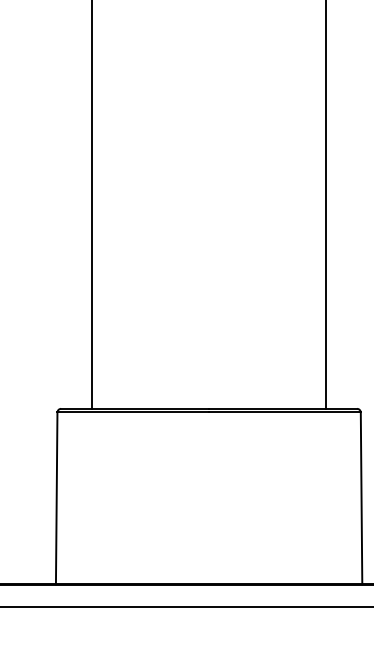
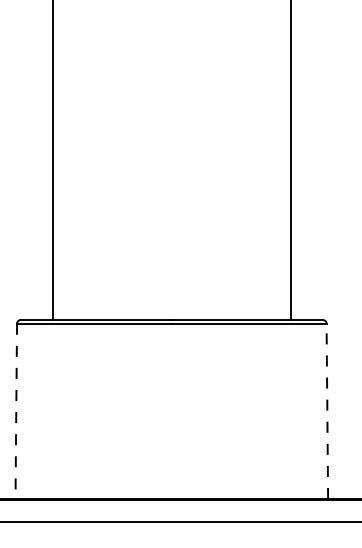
line: (56, 498) -> (16, 411), solid -> dashed
line: (361, 498) -> (327, 411), solid -> dashed

